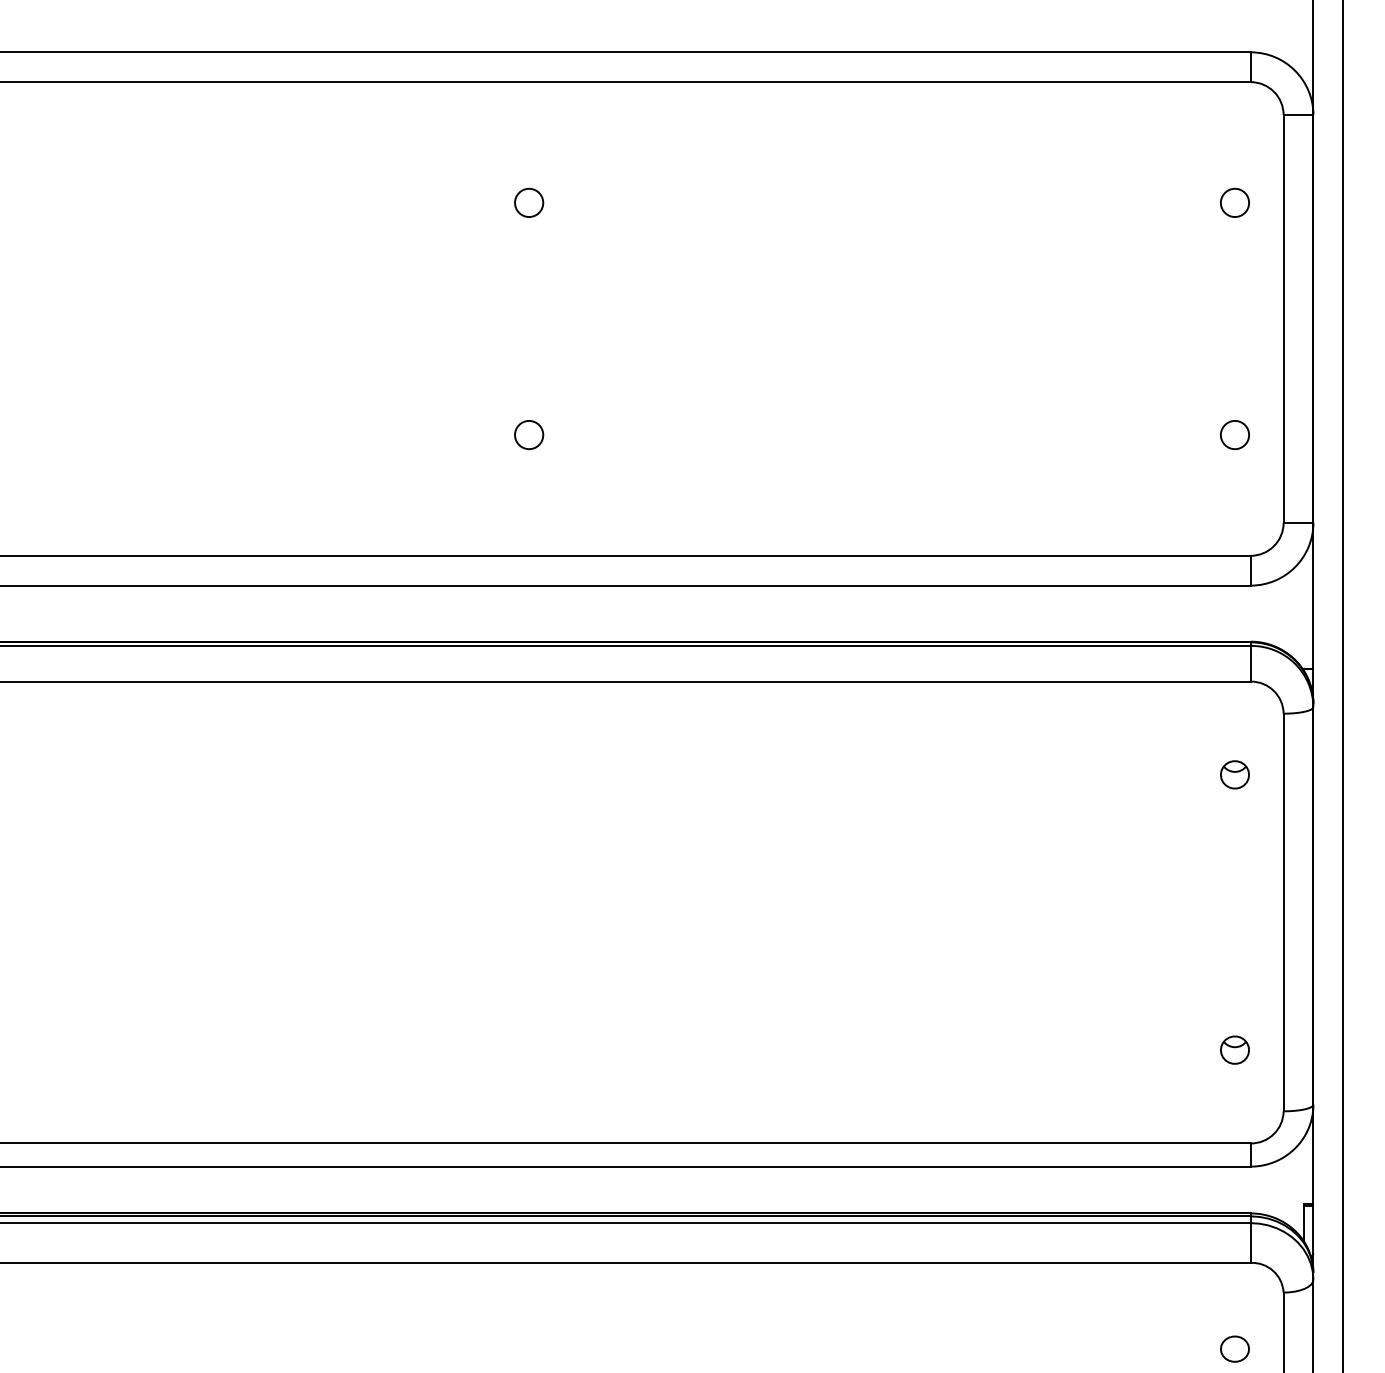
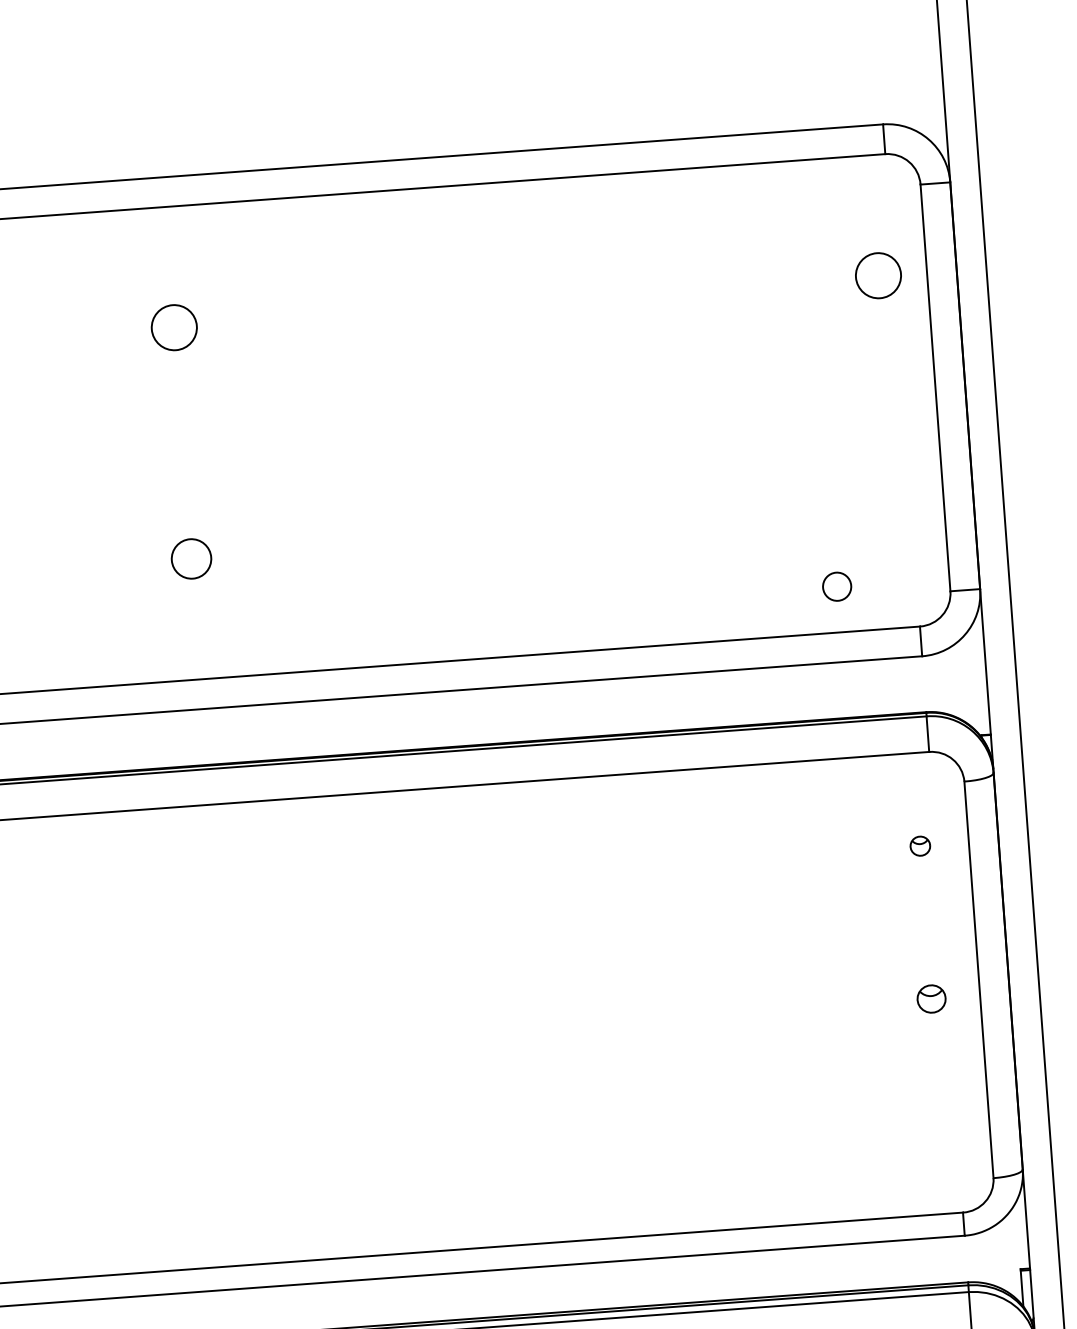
circle: (529, 202) -> (174, 326), size x1.6
circle: (1234, 202) -> (877, 275), size x1.6
circle: (529, 434) -> (191, 558), size x1.4
circle: (1234, 434) -> (836, 586), moved
part: (1234, 774) -> (919, 845), size x0.7
part: (1234, 1049) -> (931, 998), moved

